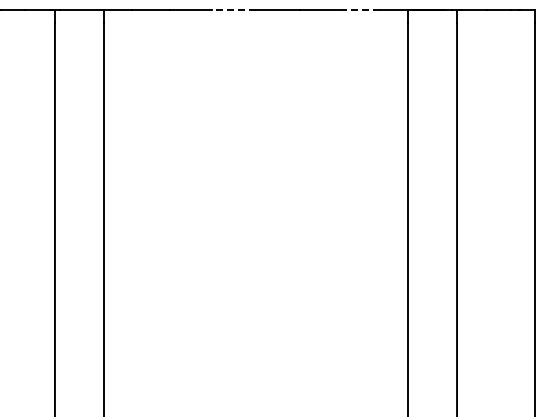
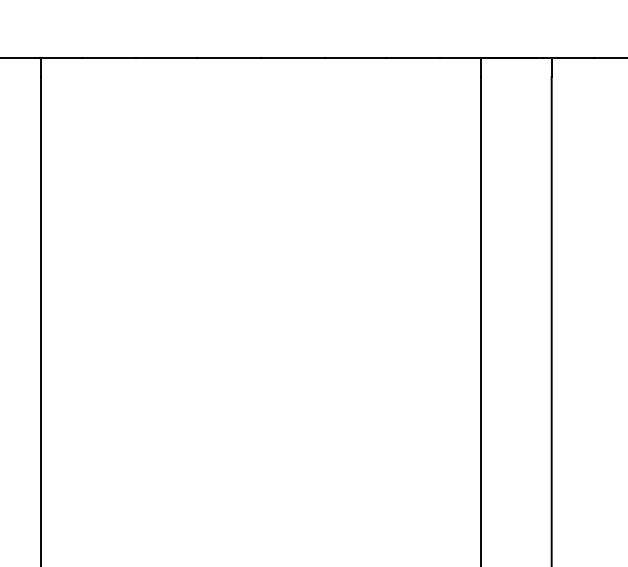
line: (233, 10) -> (228, 58), dashed -> solid
line: (360, 10) -> (412, 58), dashed -> solid

